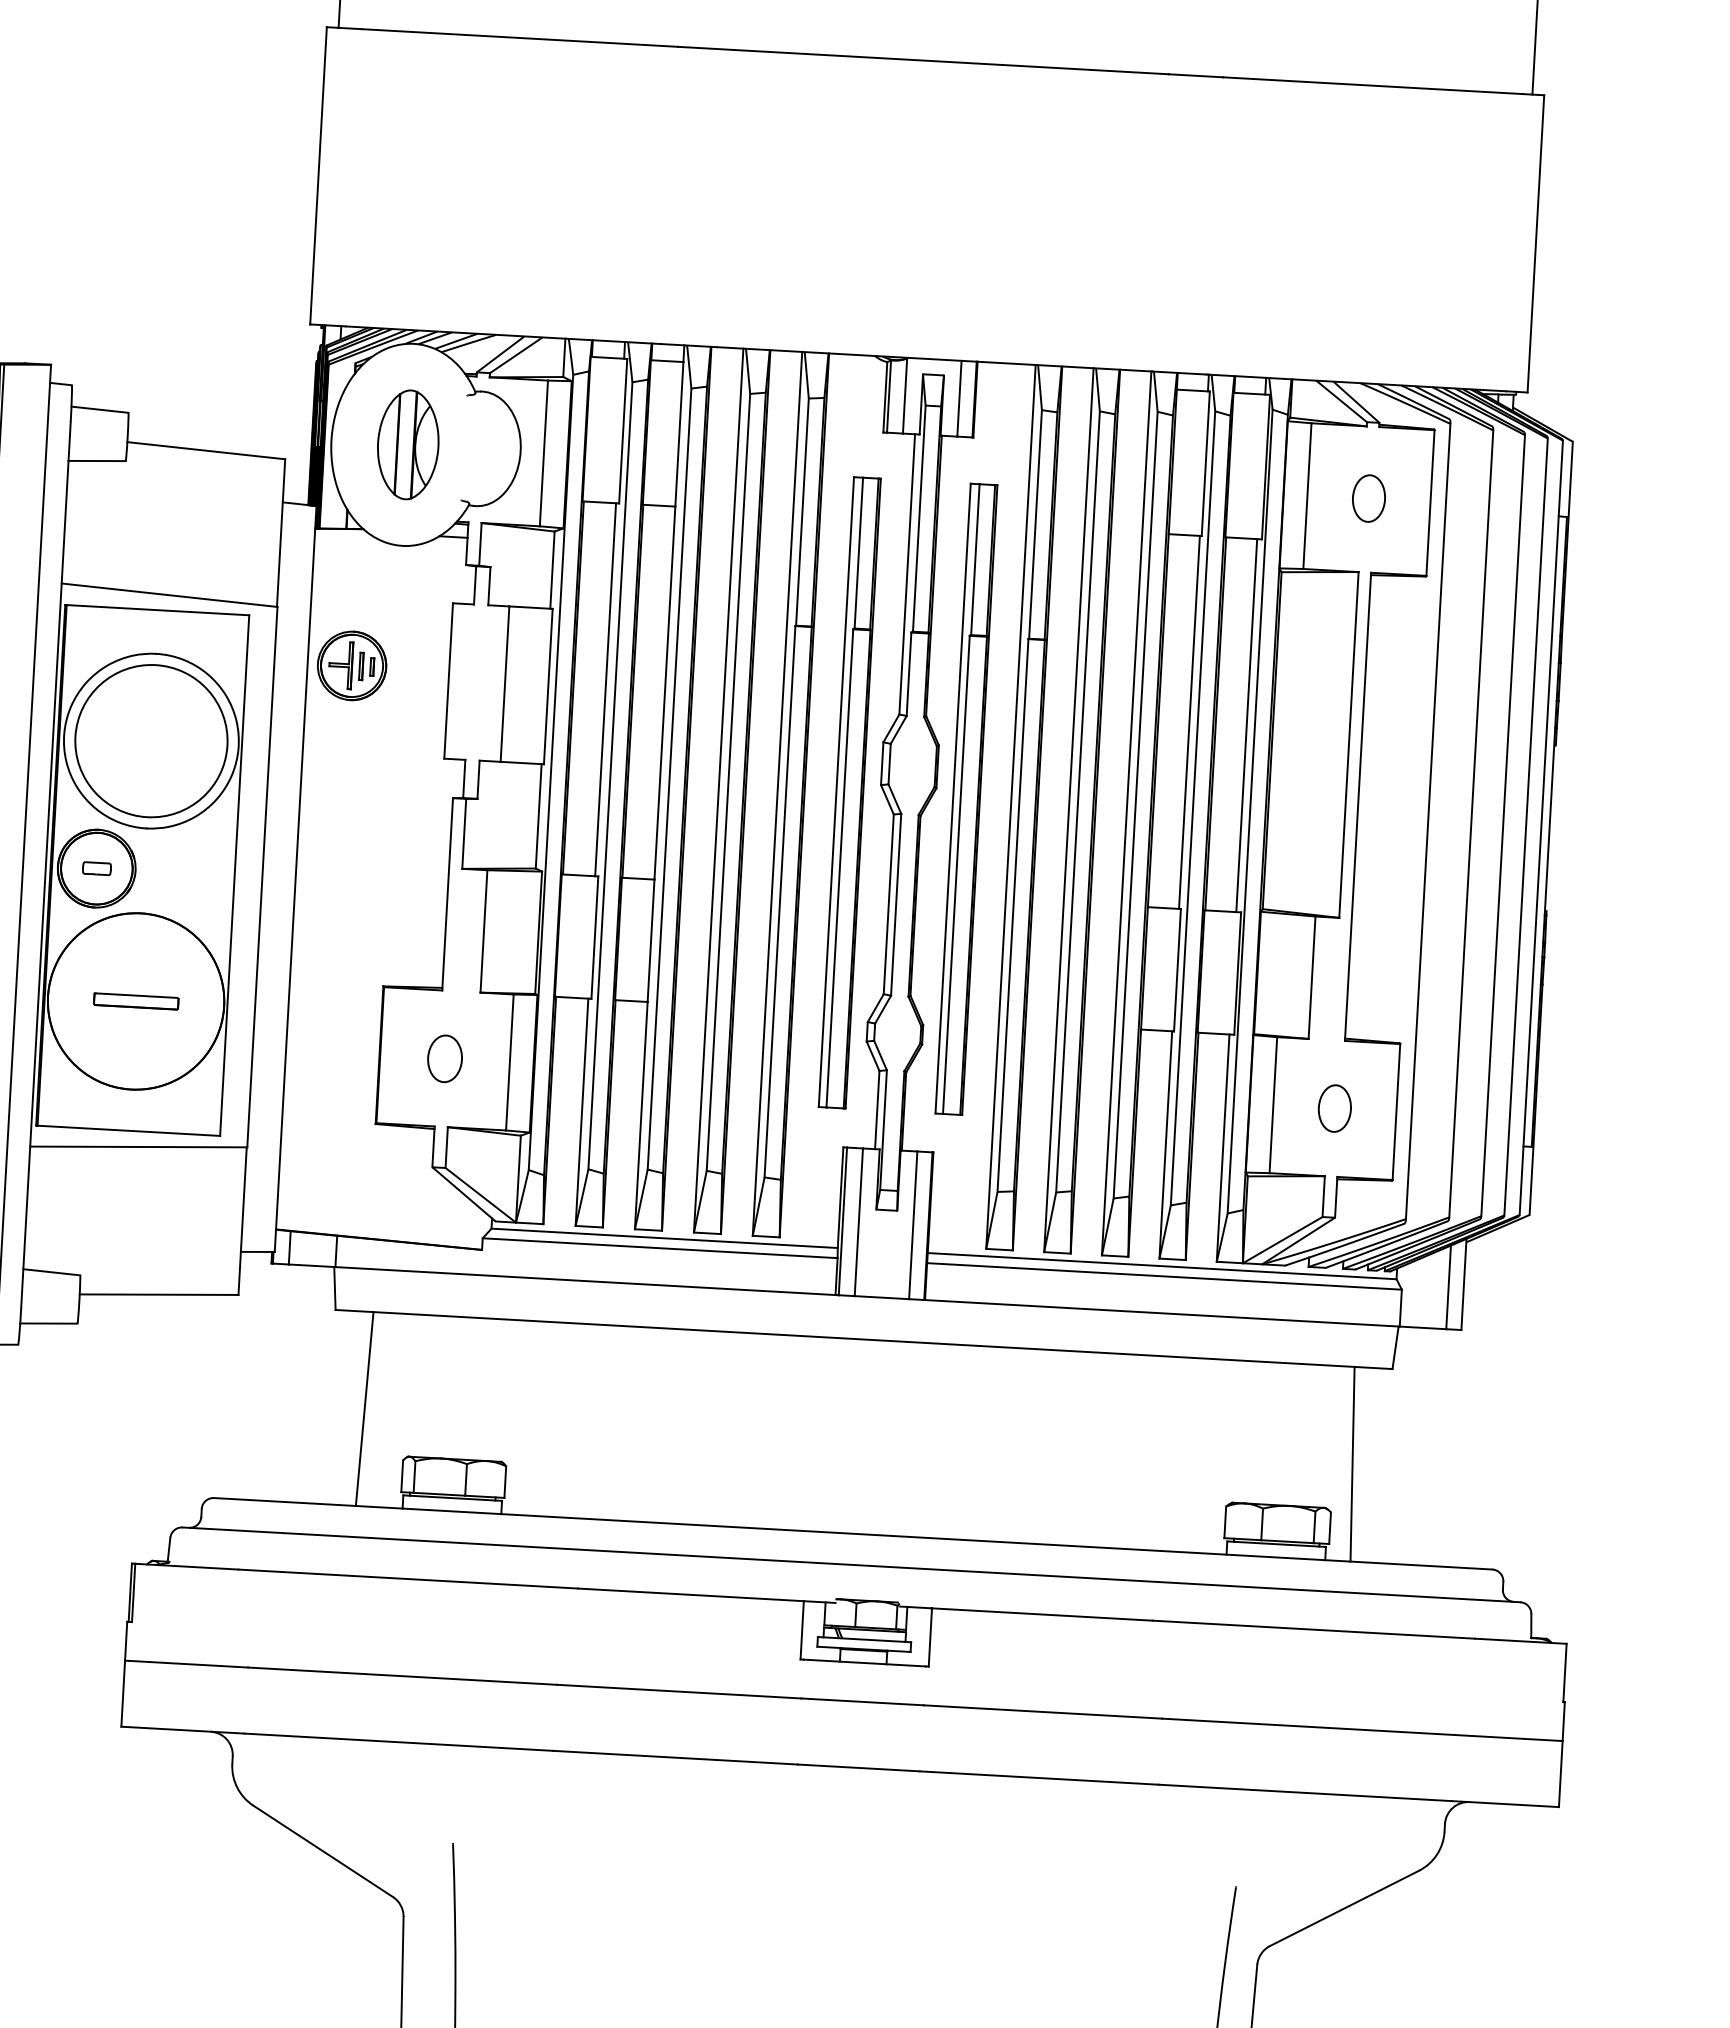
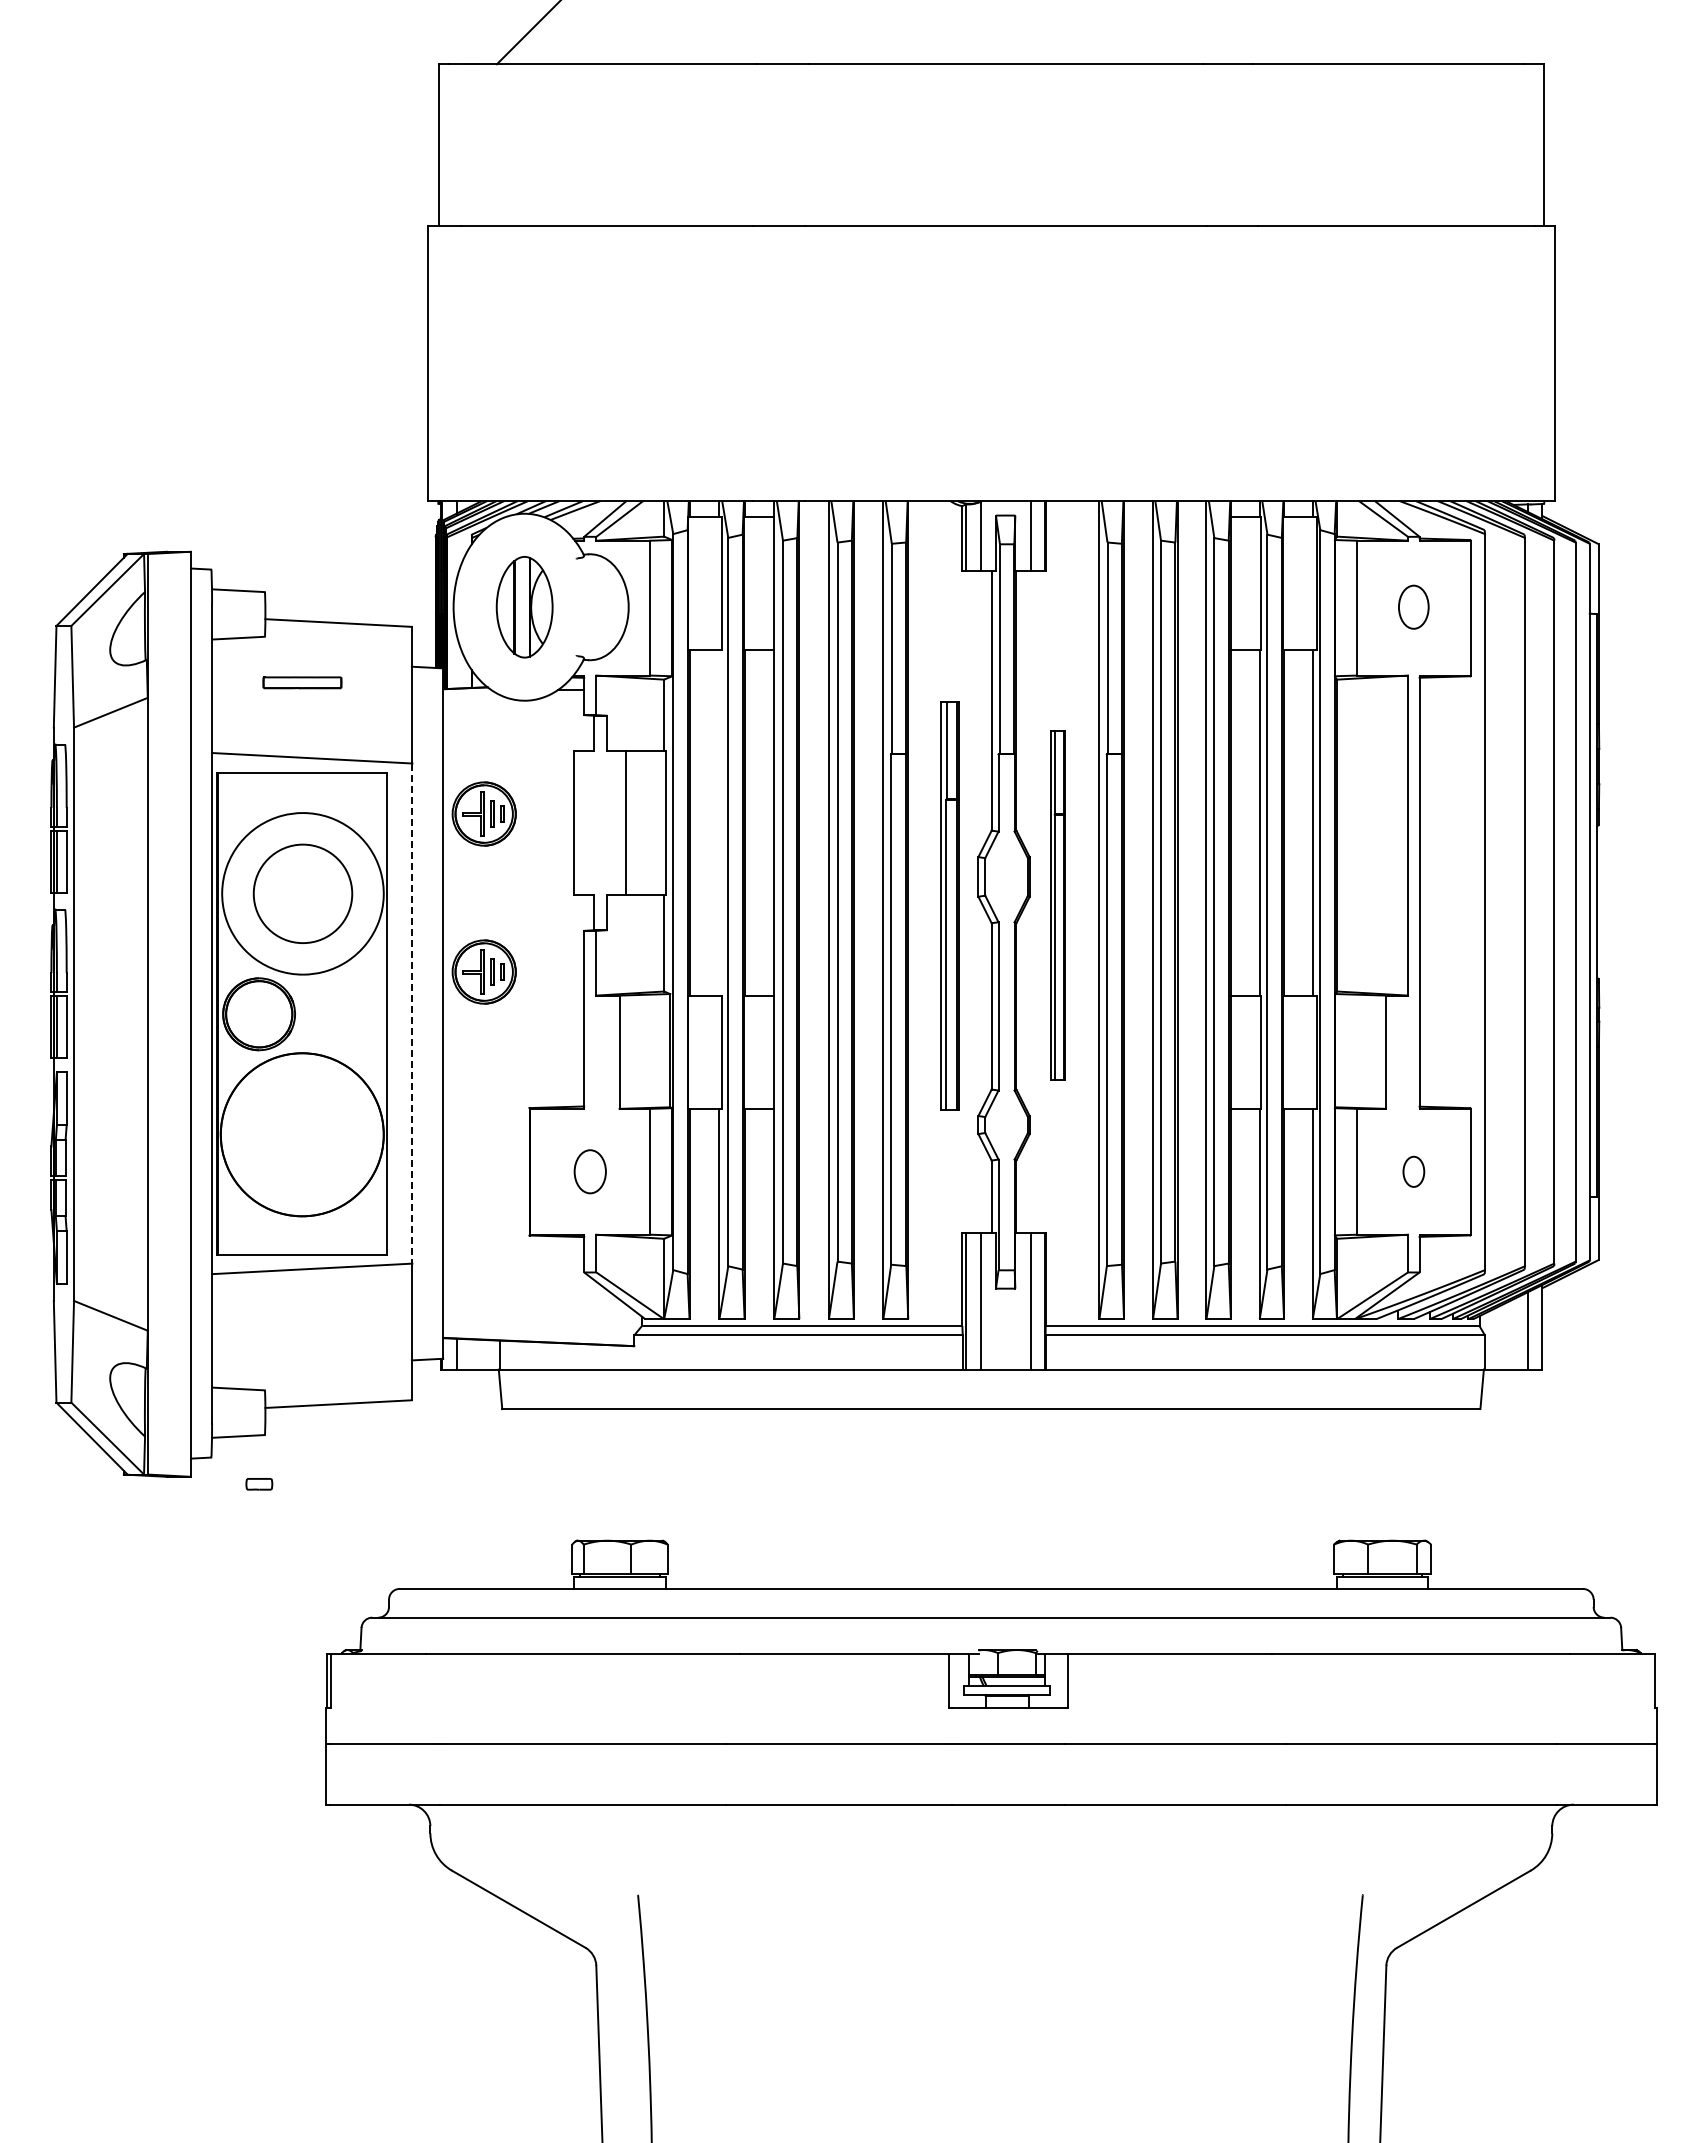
line: (605, 689) -> (719, 822), removed
part: (150, 740) -> (302, 893), size x0.7
part: (849, 792) -> (949, 905), size x0.7
part: (965, 799) -> (1057, 905), size x0.6
part: (341, 835) -> (483, 971), added
part: (97, 868) -> (259, 1484), moved
line: (262, 878) -> (412, 1014), solid -> dashed
part: (136, 1001) -> (302, 682), moved
part: (1334, 1108) -> (1413, 1171), size x0.7
line: (365, 1408) -> (534, 1498), removed
line: (1352, 1463) -> (1448, 1498), removed

